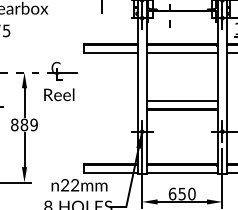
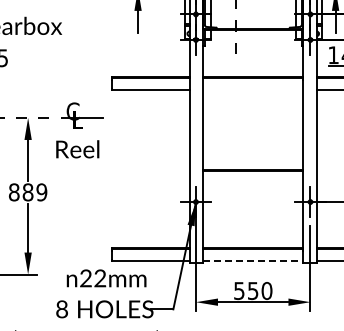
line: (182, 53) -> (253, 90), removed
line: (182, 101) -> (253, 158), removed
line: (182, 173) -> (253, 261), solid -> dashed
text: (172, 193) -> (239, 290), 650 -> 550

